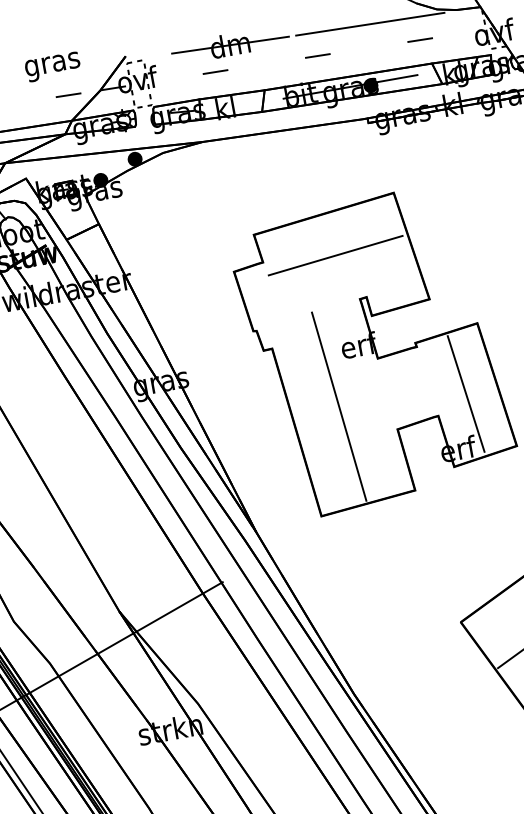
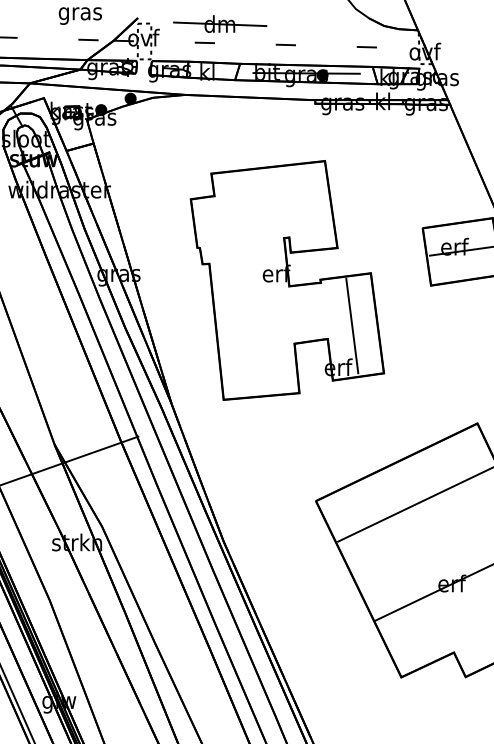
line: (369, 23) -> (330, 27), removed
line: (335, 254) -> (271, 200), removed
line: (338, 406) -> (252, 317), removed

